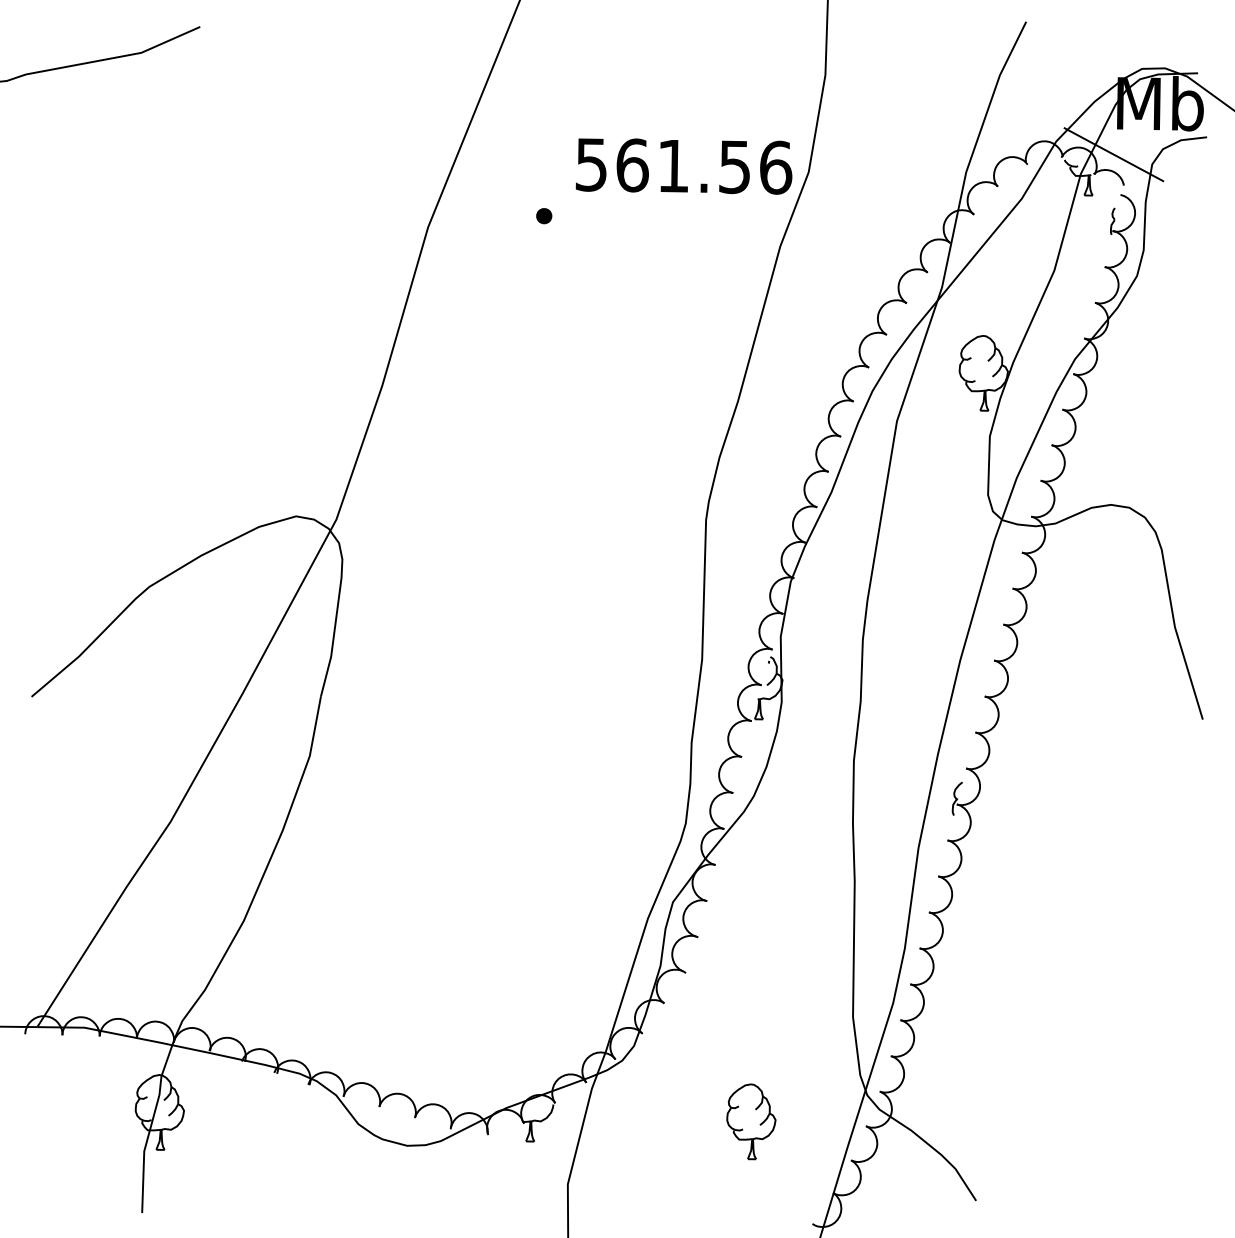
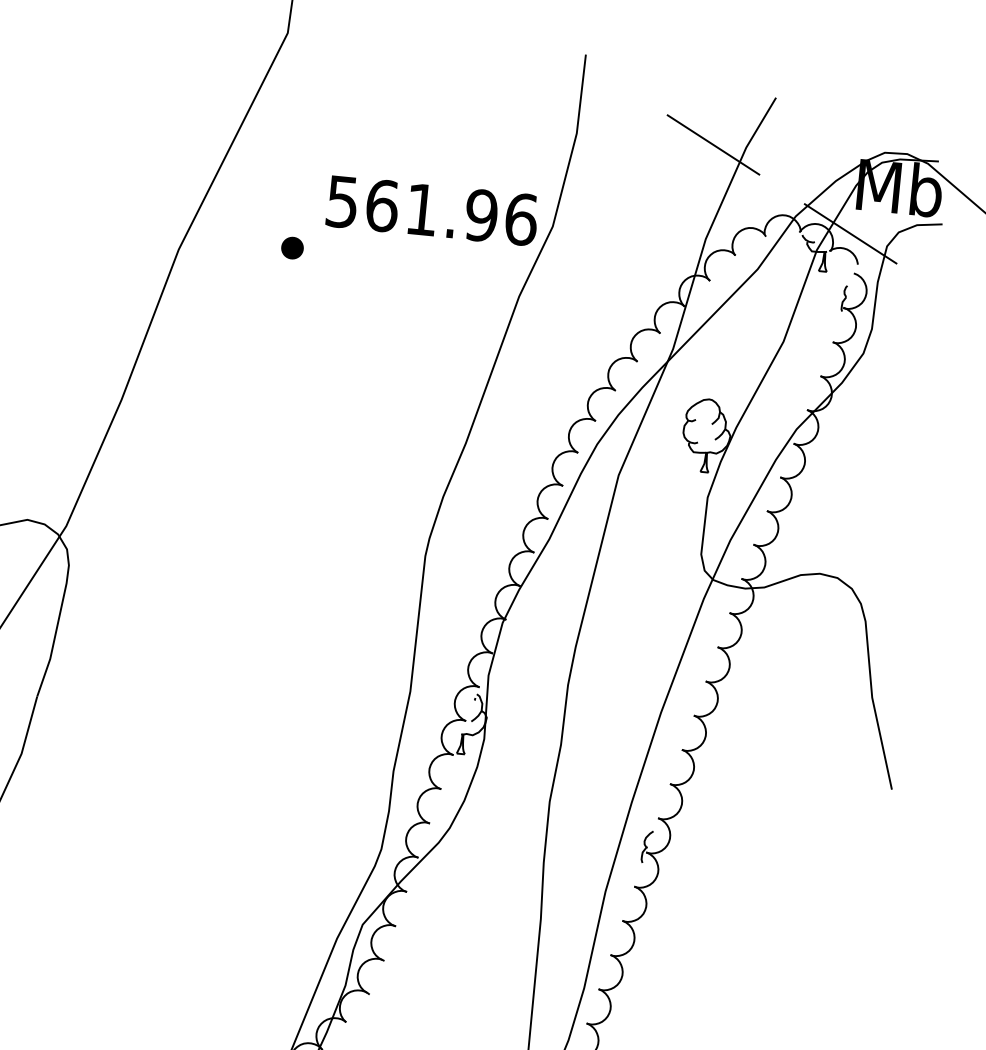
line: (965, 74) -> (712, 144), added
text: (734, 166) -> (481, 215), 561.56 -> 561.96
part: (543, 215) -> (291, 247), size x1.43

